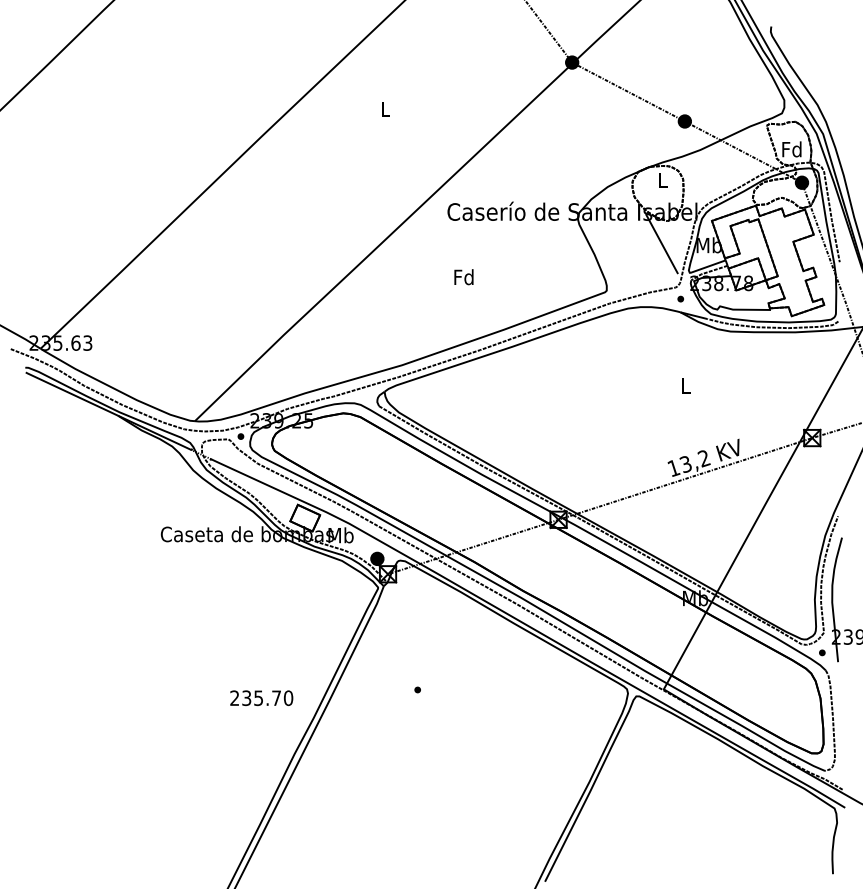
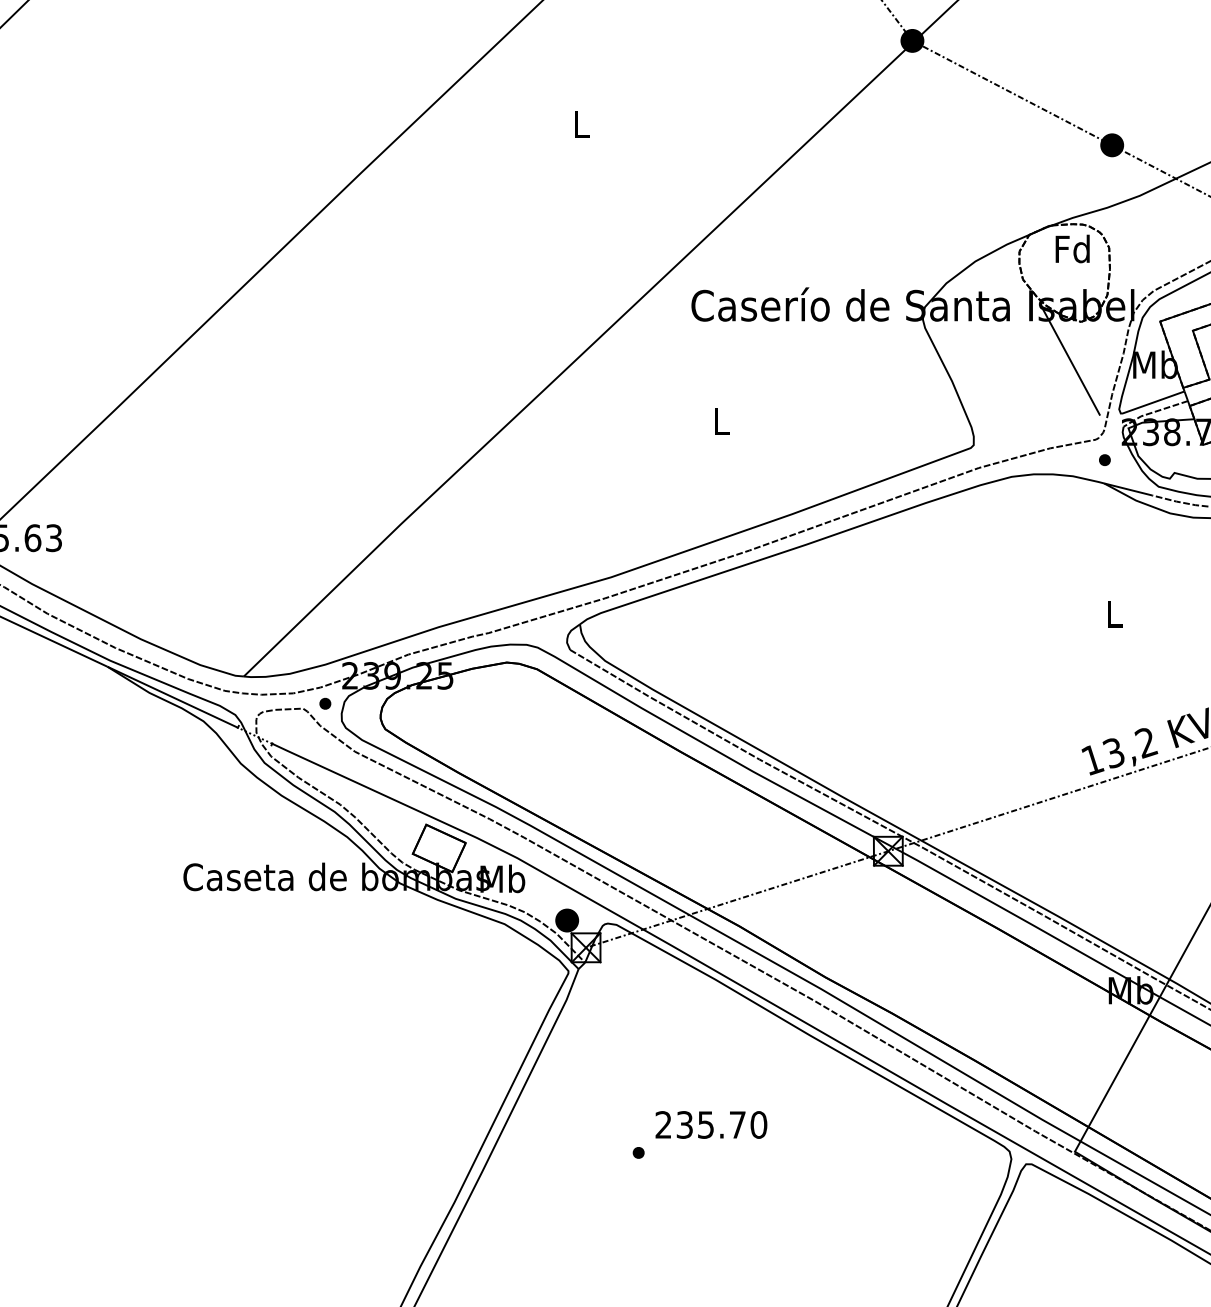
text: (662, 179) -> (1072, 248), L -> Fd
text: (463, 277) -> (719, 421), Fd -> L
text: (261, 698) -> (710, 1125), moved

